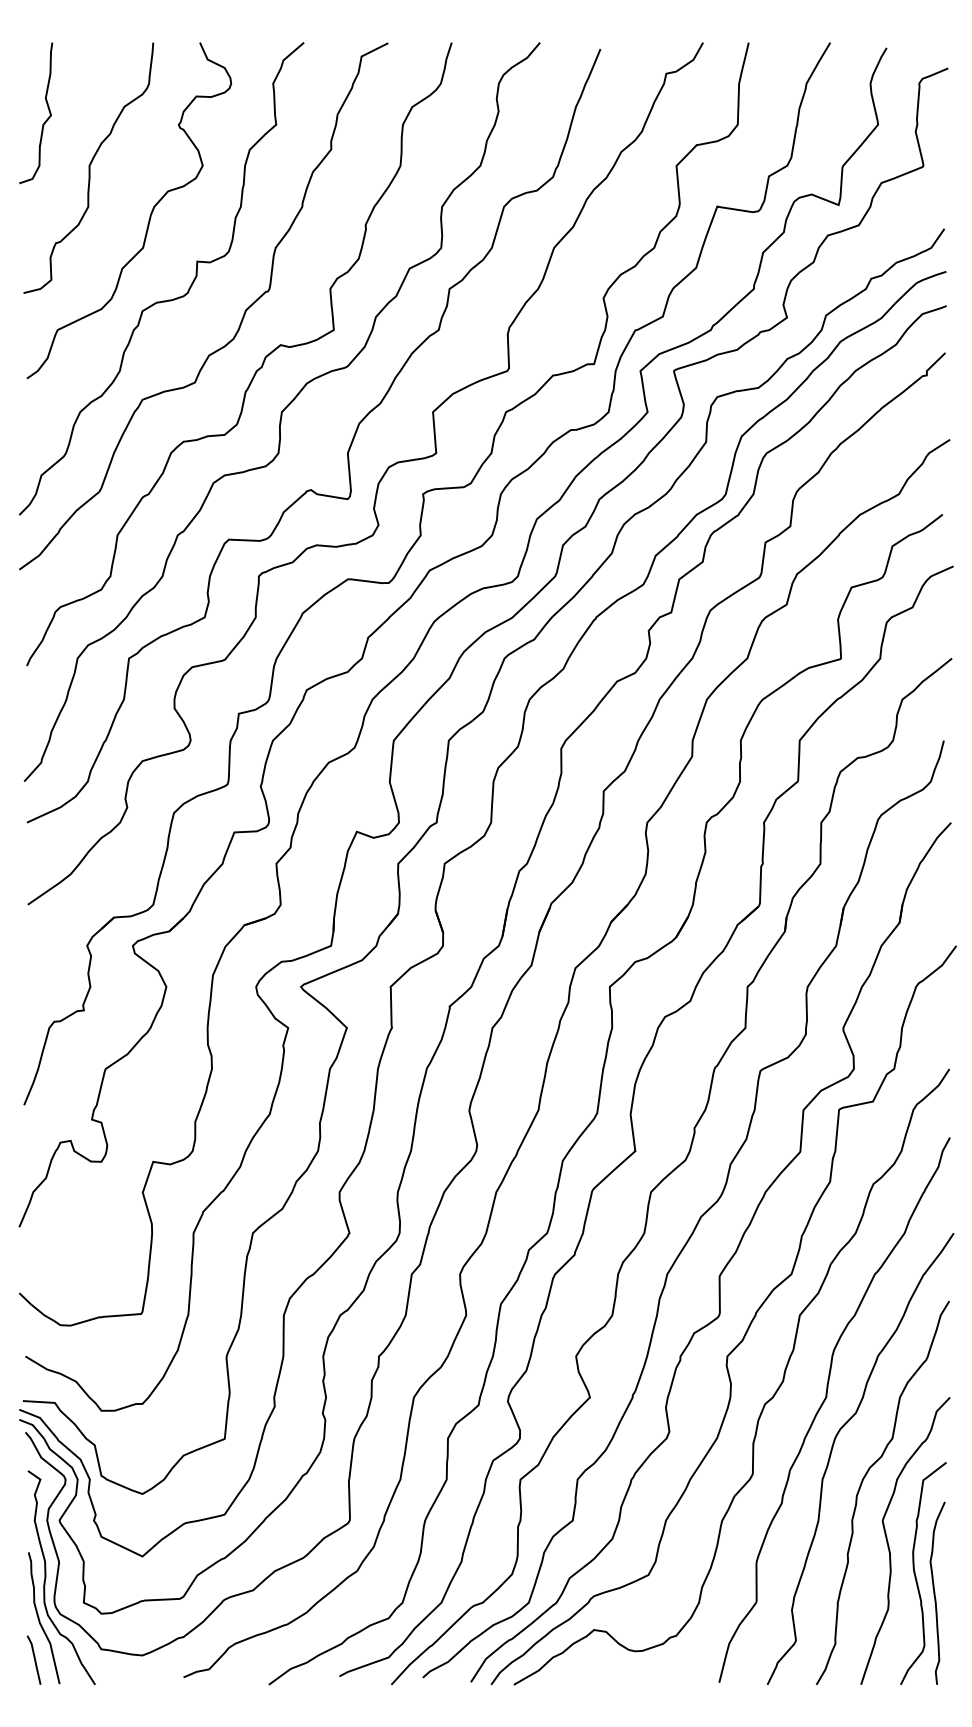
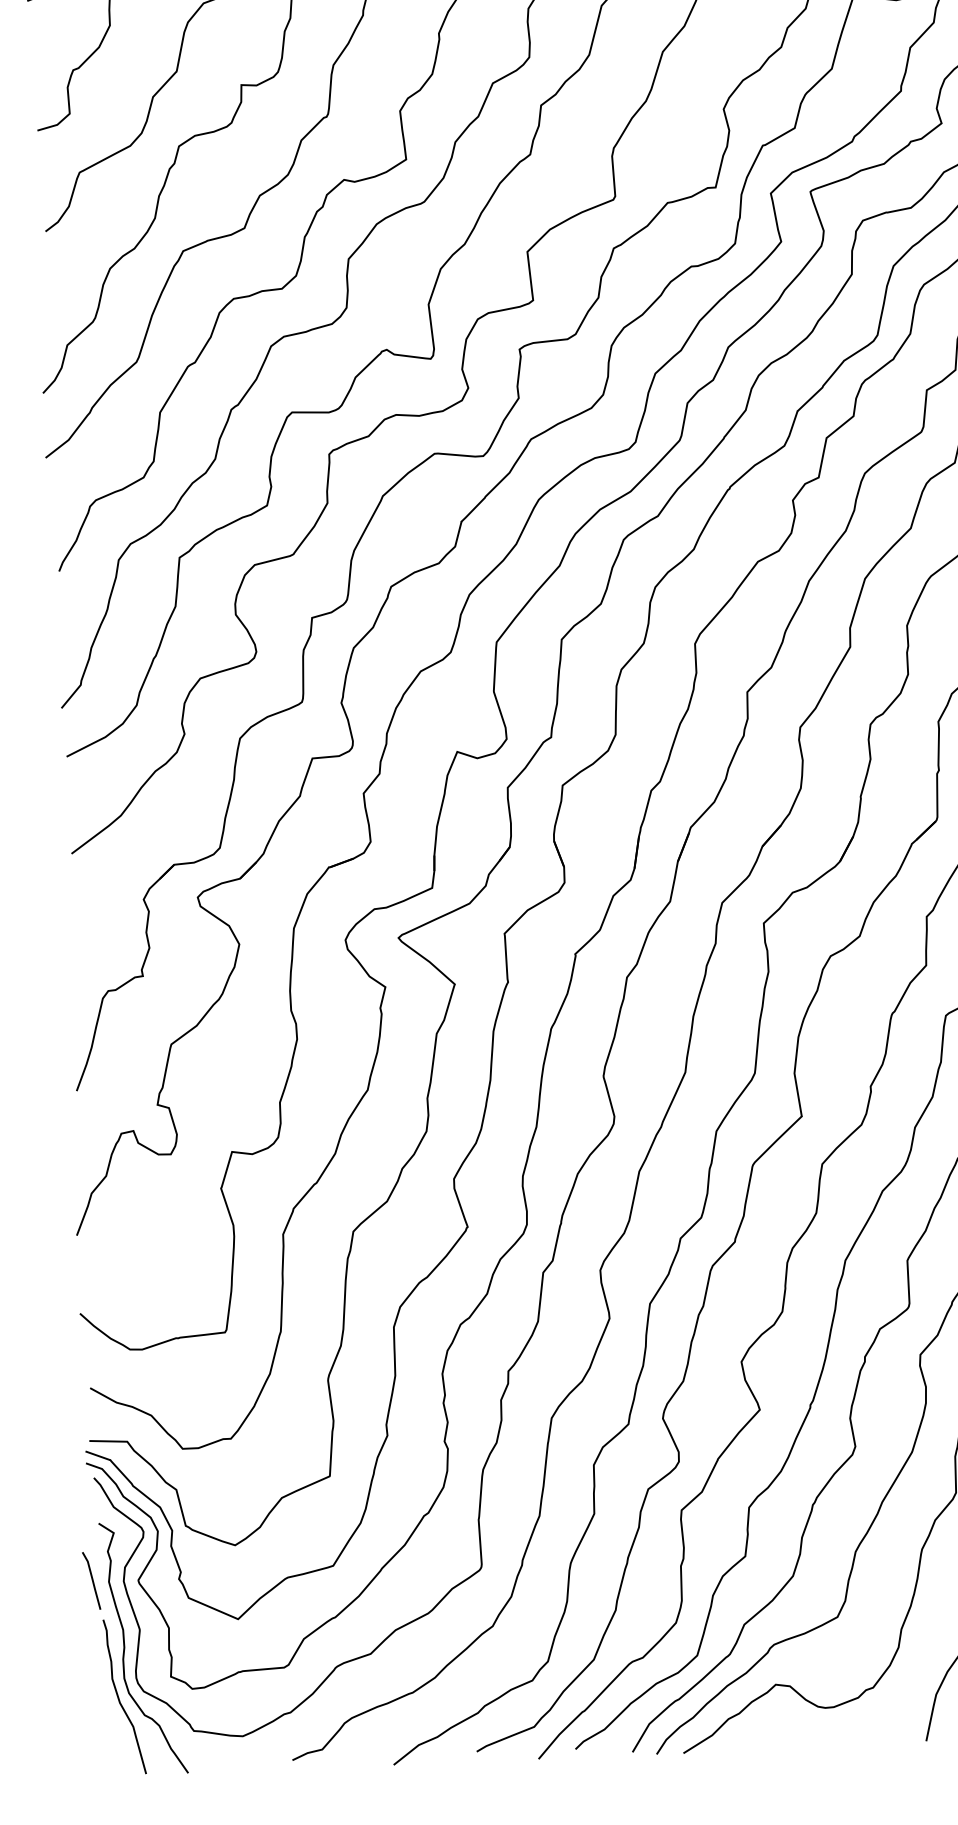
line: (33, 1658) -> (90, 1578), moved

